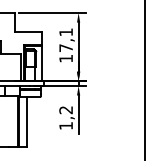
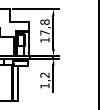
text: (65, 31) -> (44, 21), 17,1 -> 17,8

